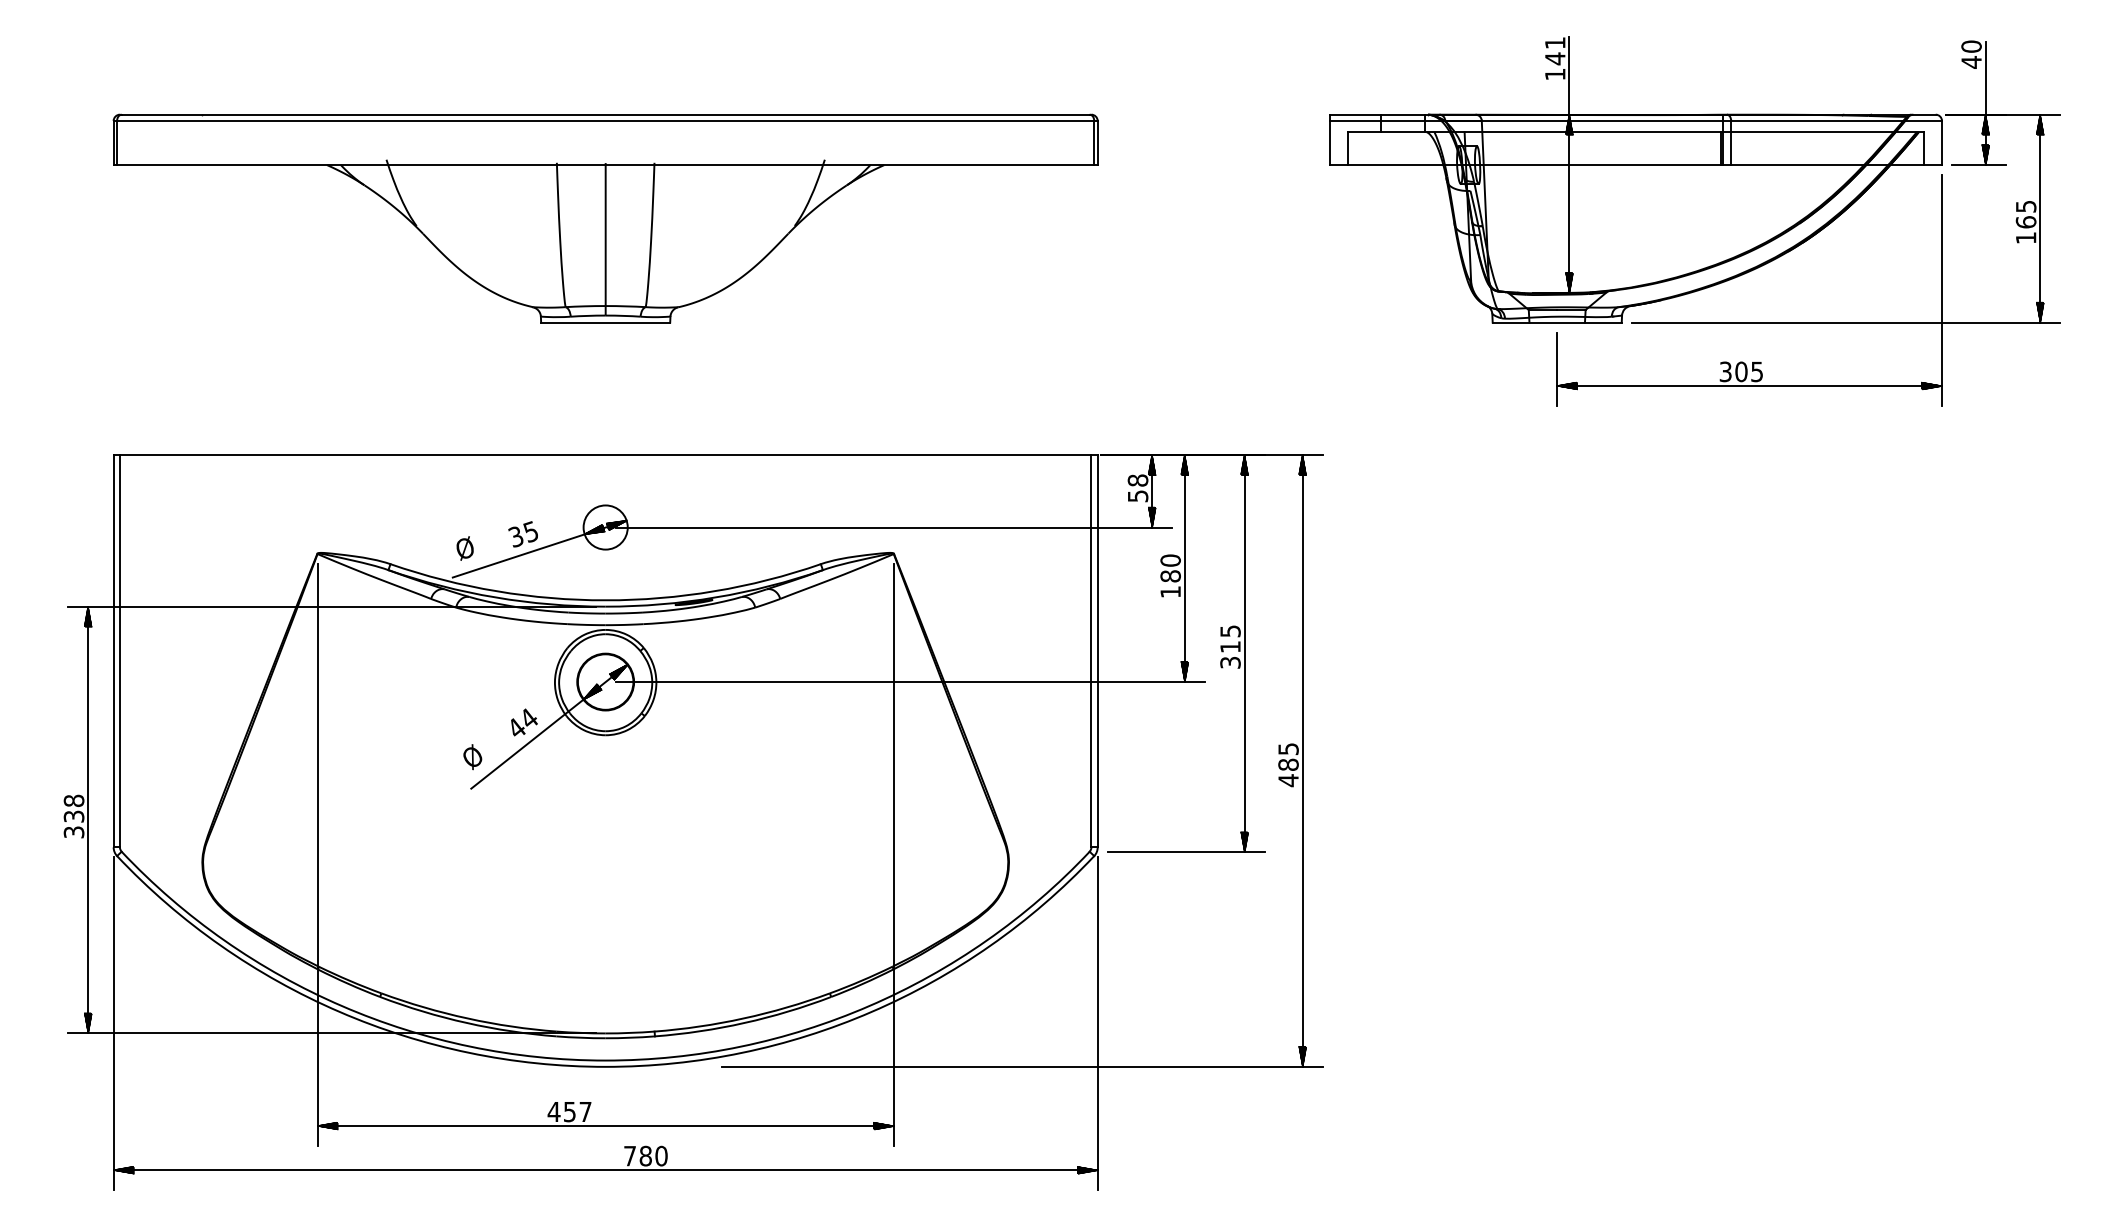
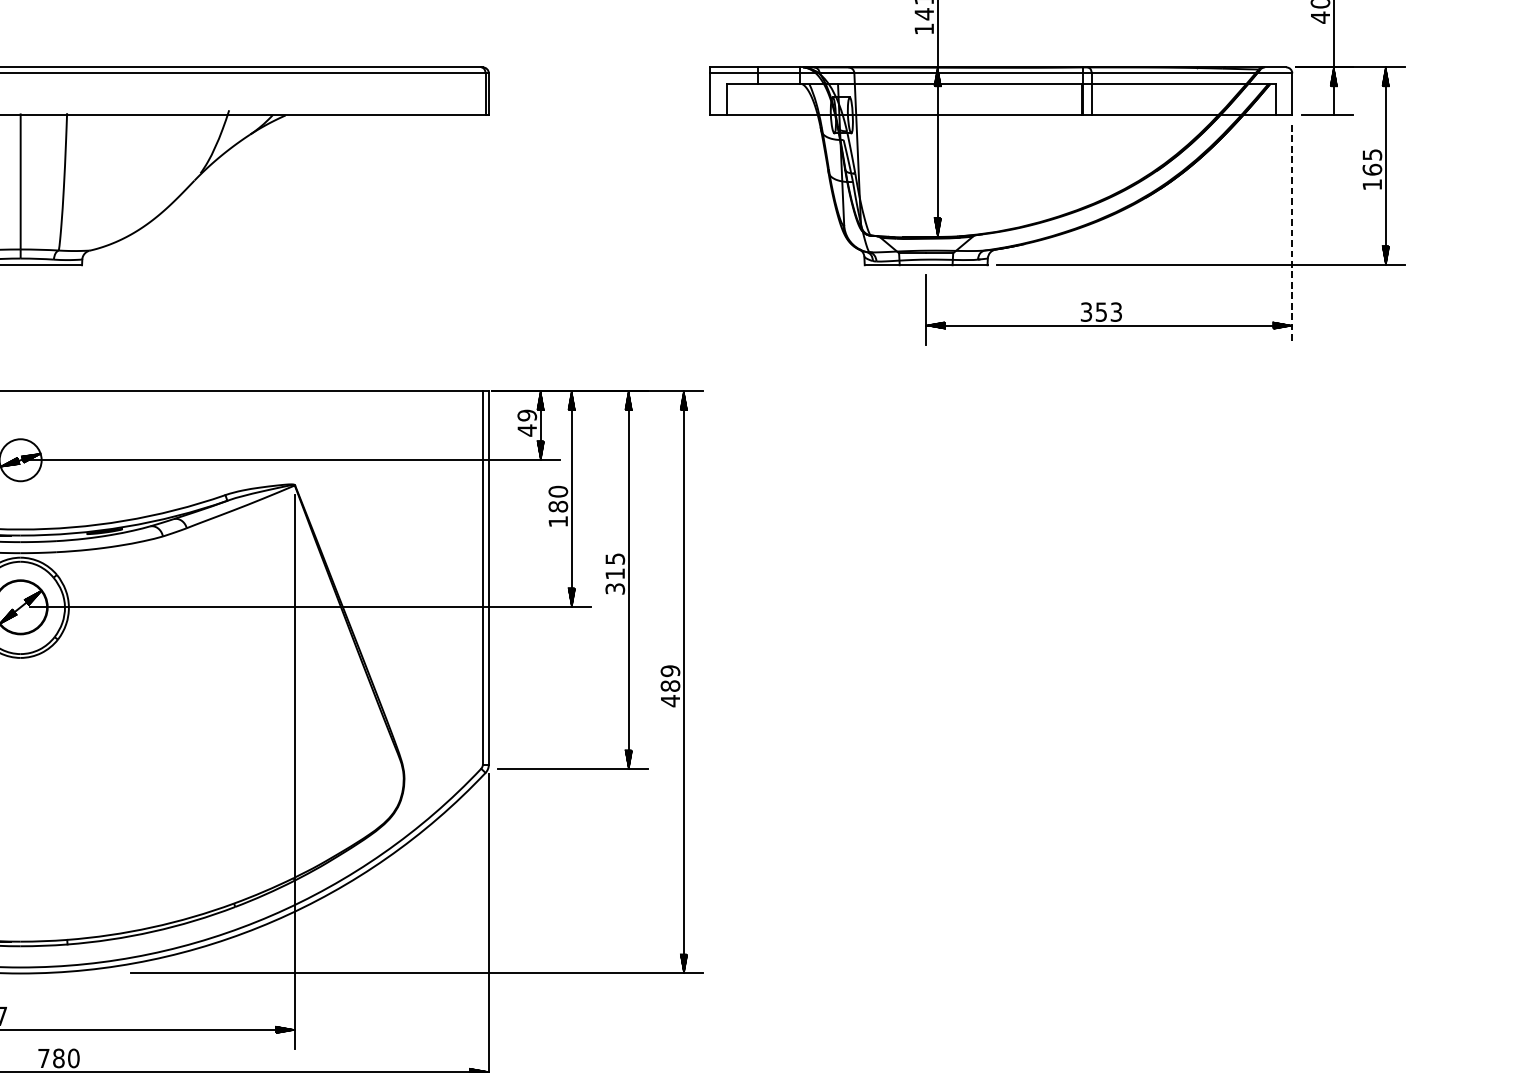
hatch: (1985, 155) -> (1333, 106), removed
line: (1942, 291) -> (1292, 235), solid -> dashed
text: (1748, 371) -> (1108, 311), 305 -> 353
text: (1137, 488) -> (526, 423), 58 -> 49
text: (1288, 749) -> (670, 671), 485 -> 489

